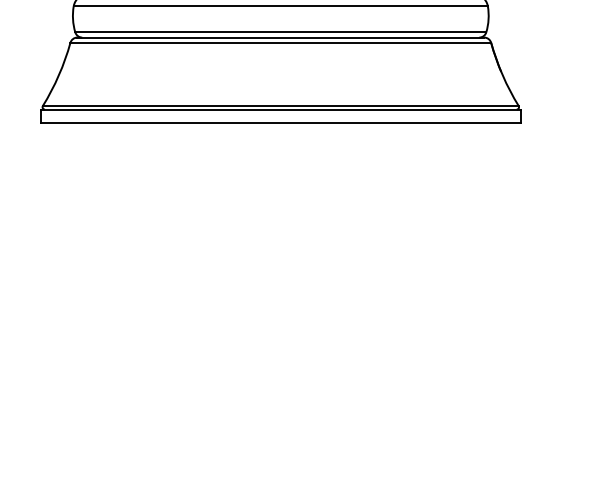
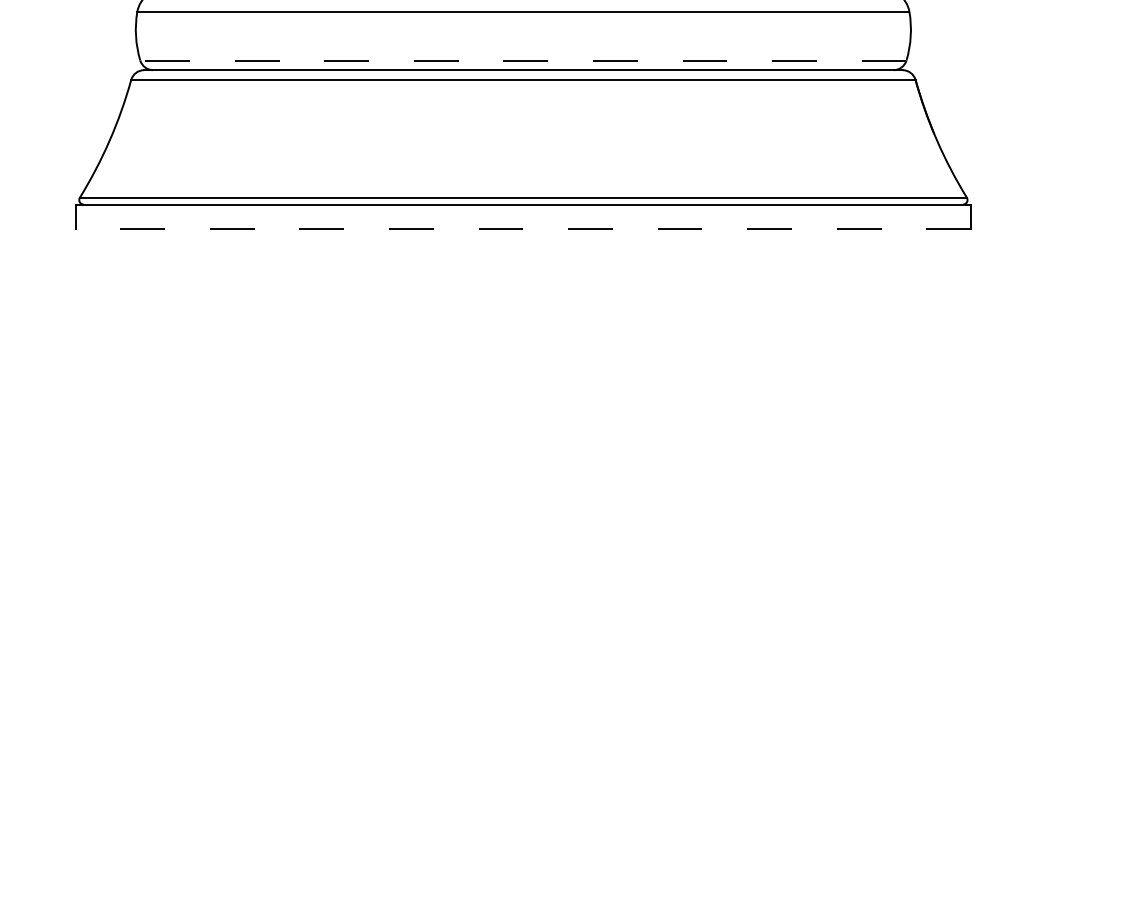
line: (280, 32) -> (522, 60), solid -> dashed
line: (280, 122) -> (522, 228), solid -> dashed

